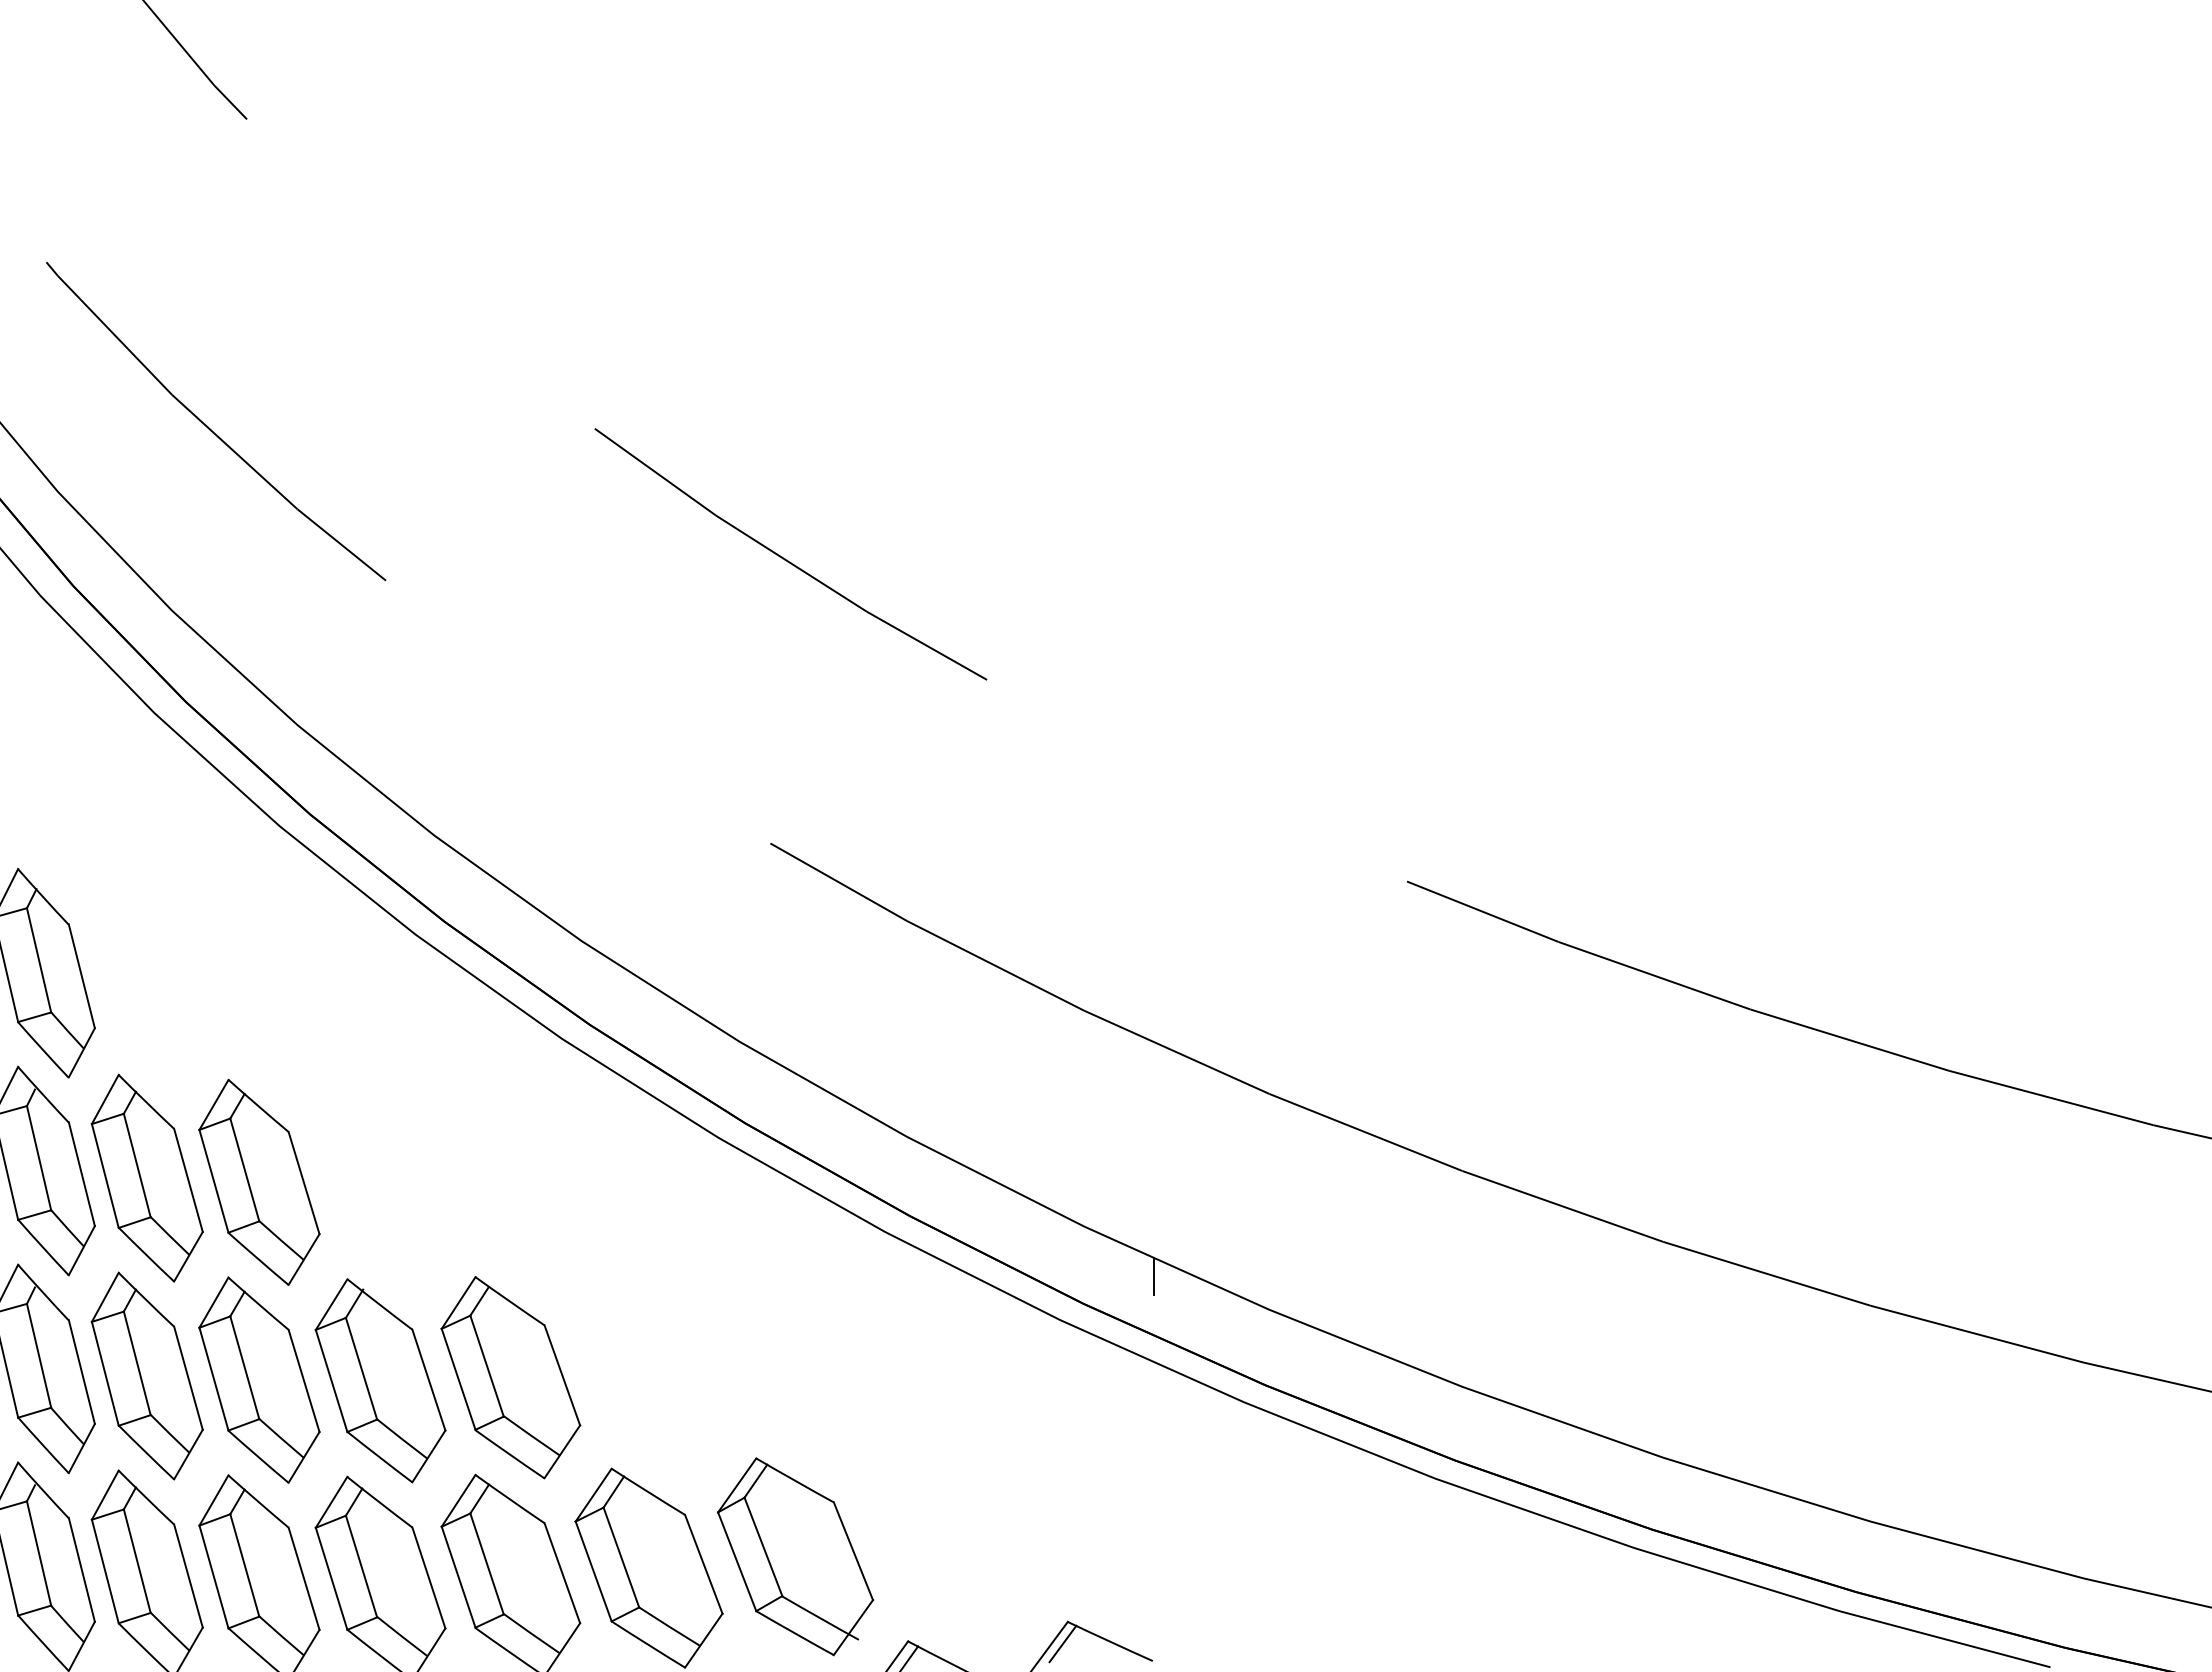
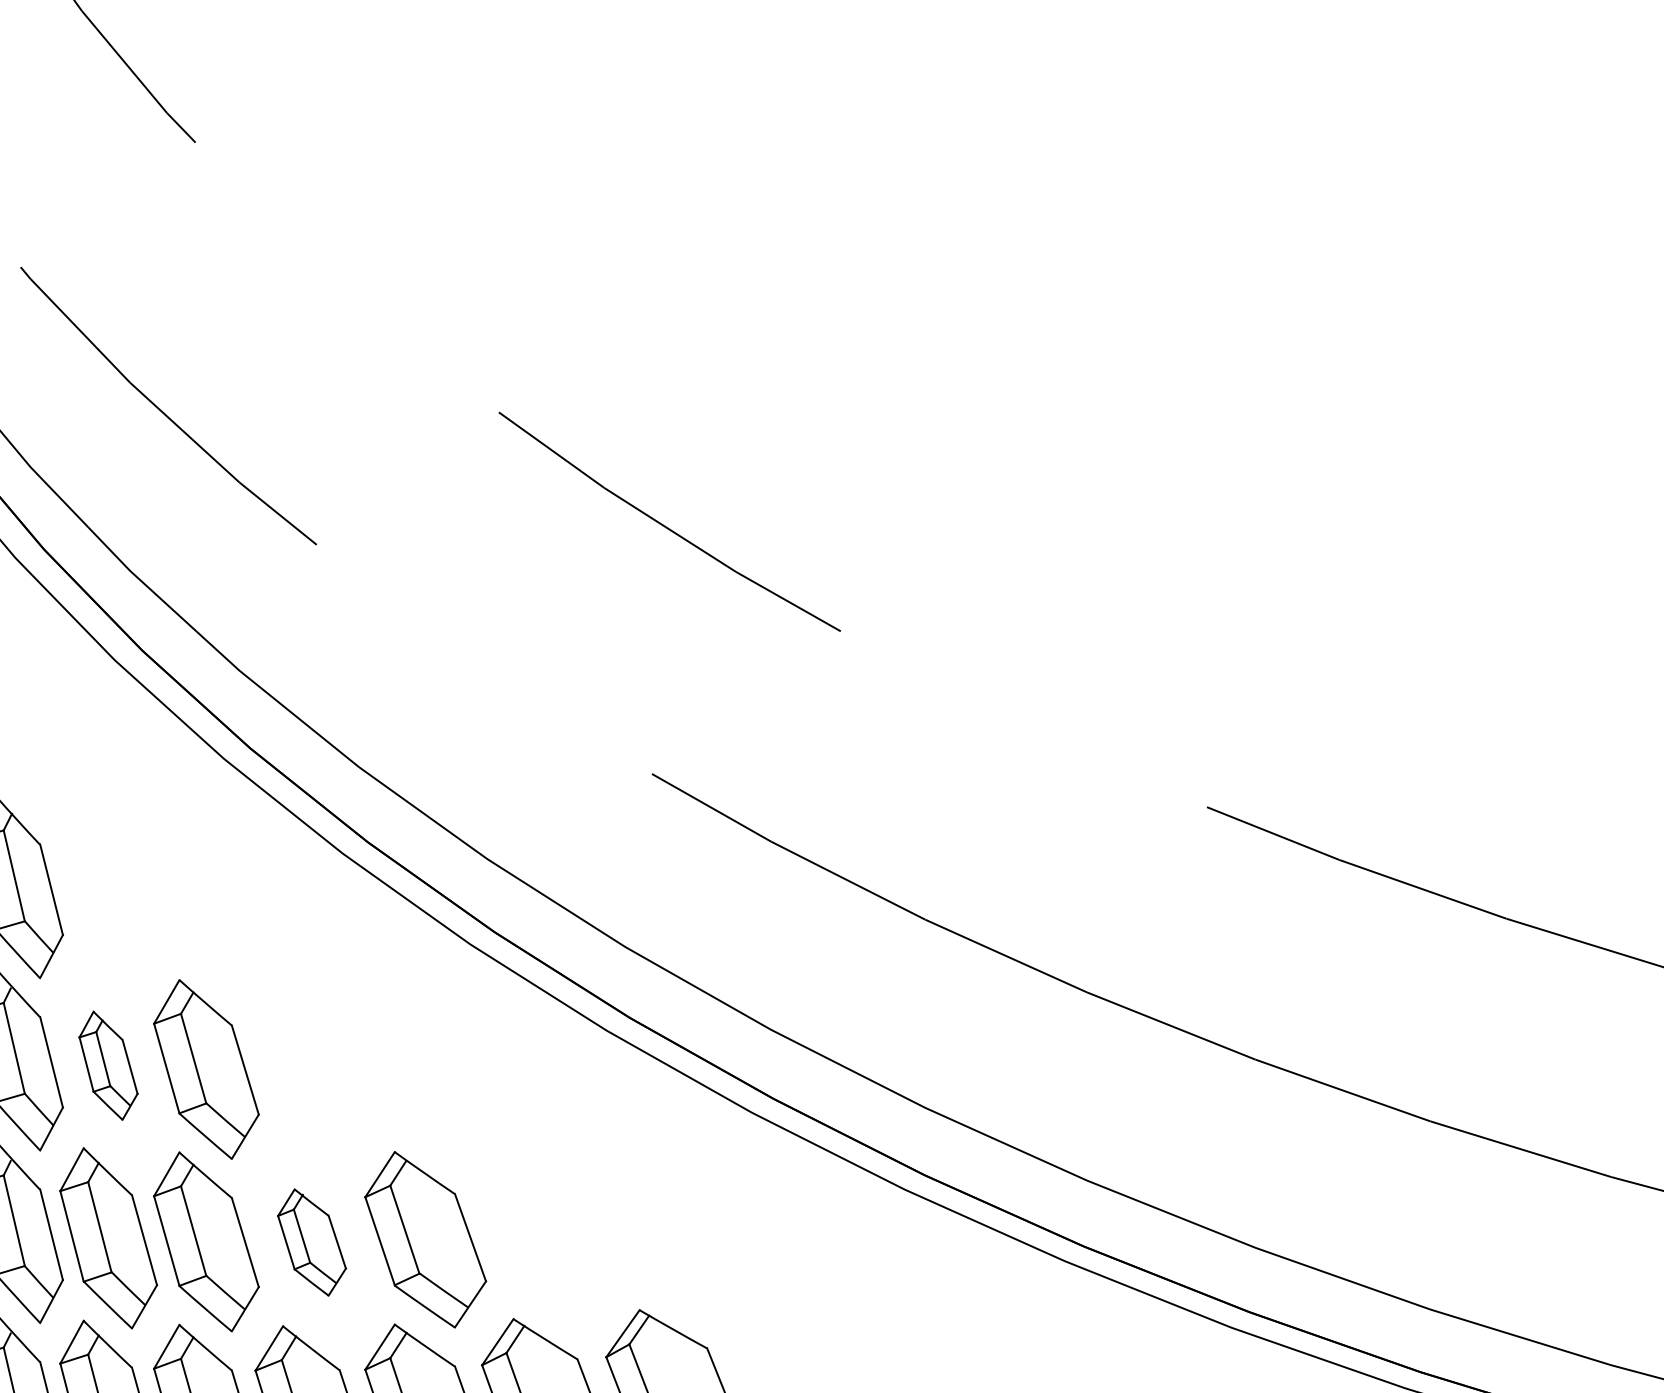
part: (146, 1177) -> (107, 1065), size x0.6
line: (1154, 1276) -> (986, 1151), removed
part: (380, 1380) -> (311, 1242), size x0.6

